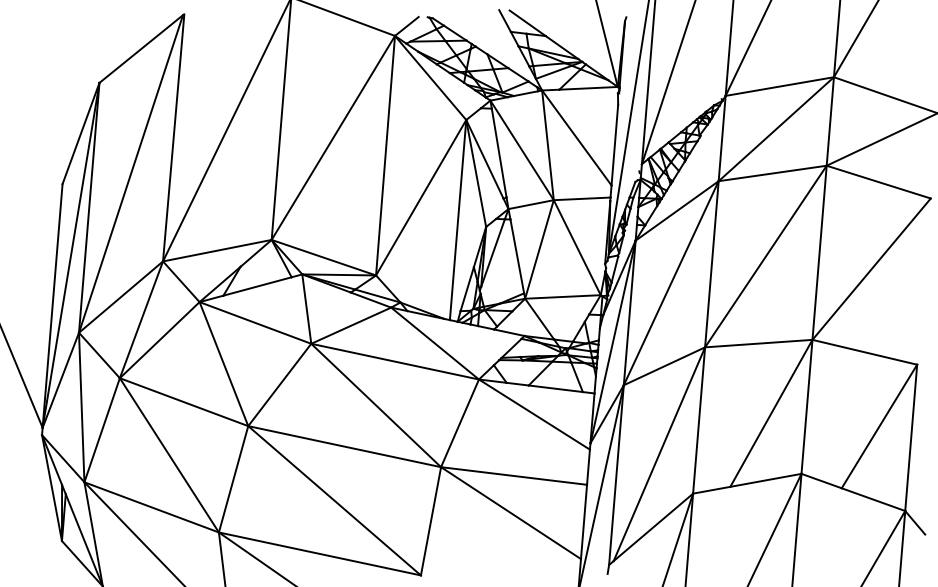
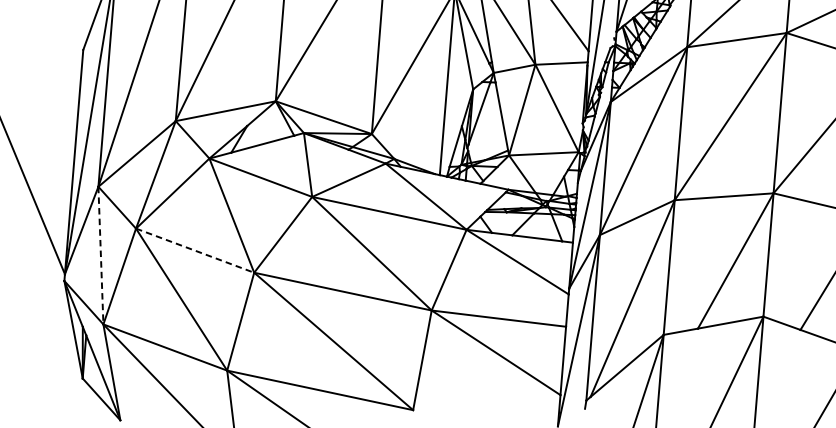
line: (184, 402) -> (195, 250), solid -> dashed
line: (81, 407) -> (100, 255), solid -> dashed

